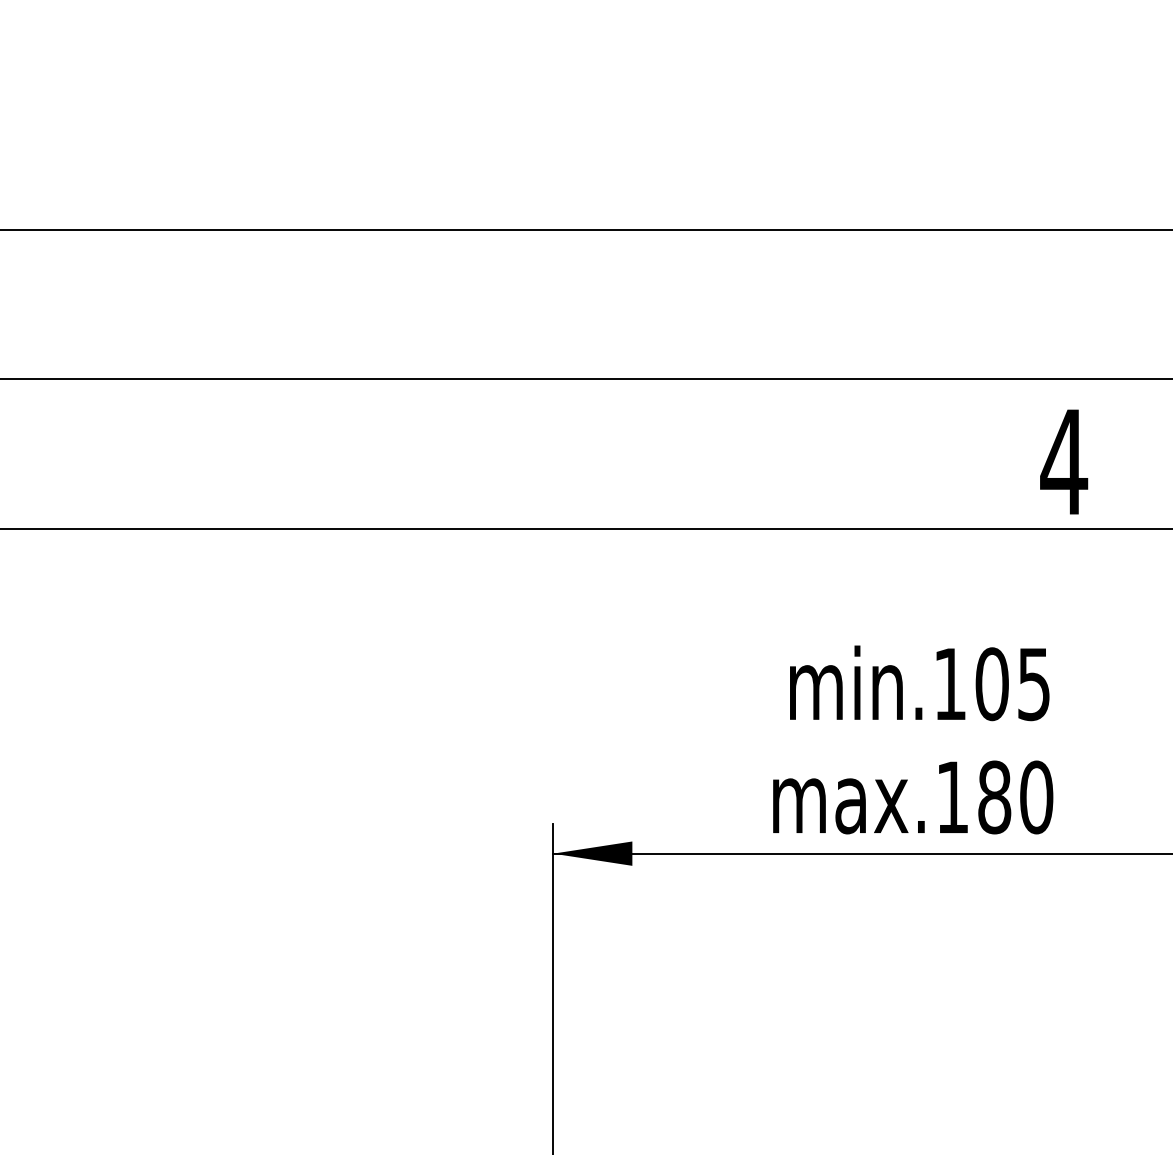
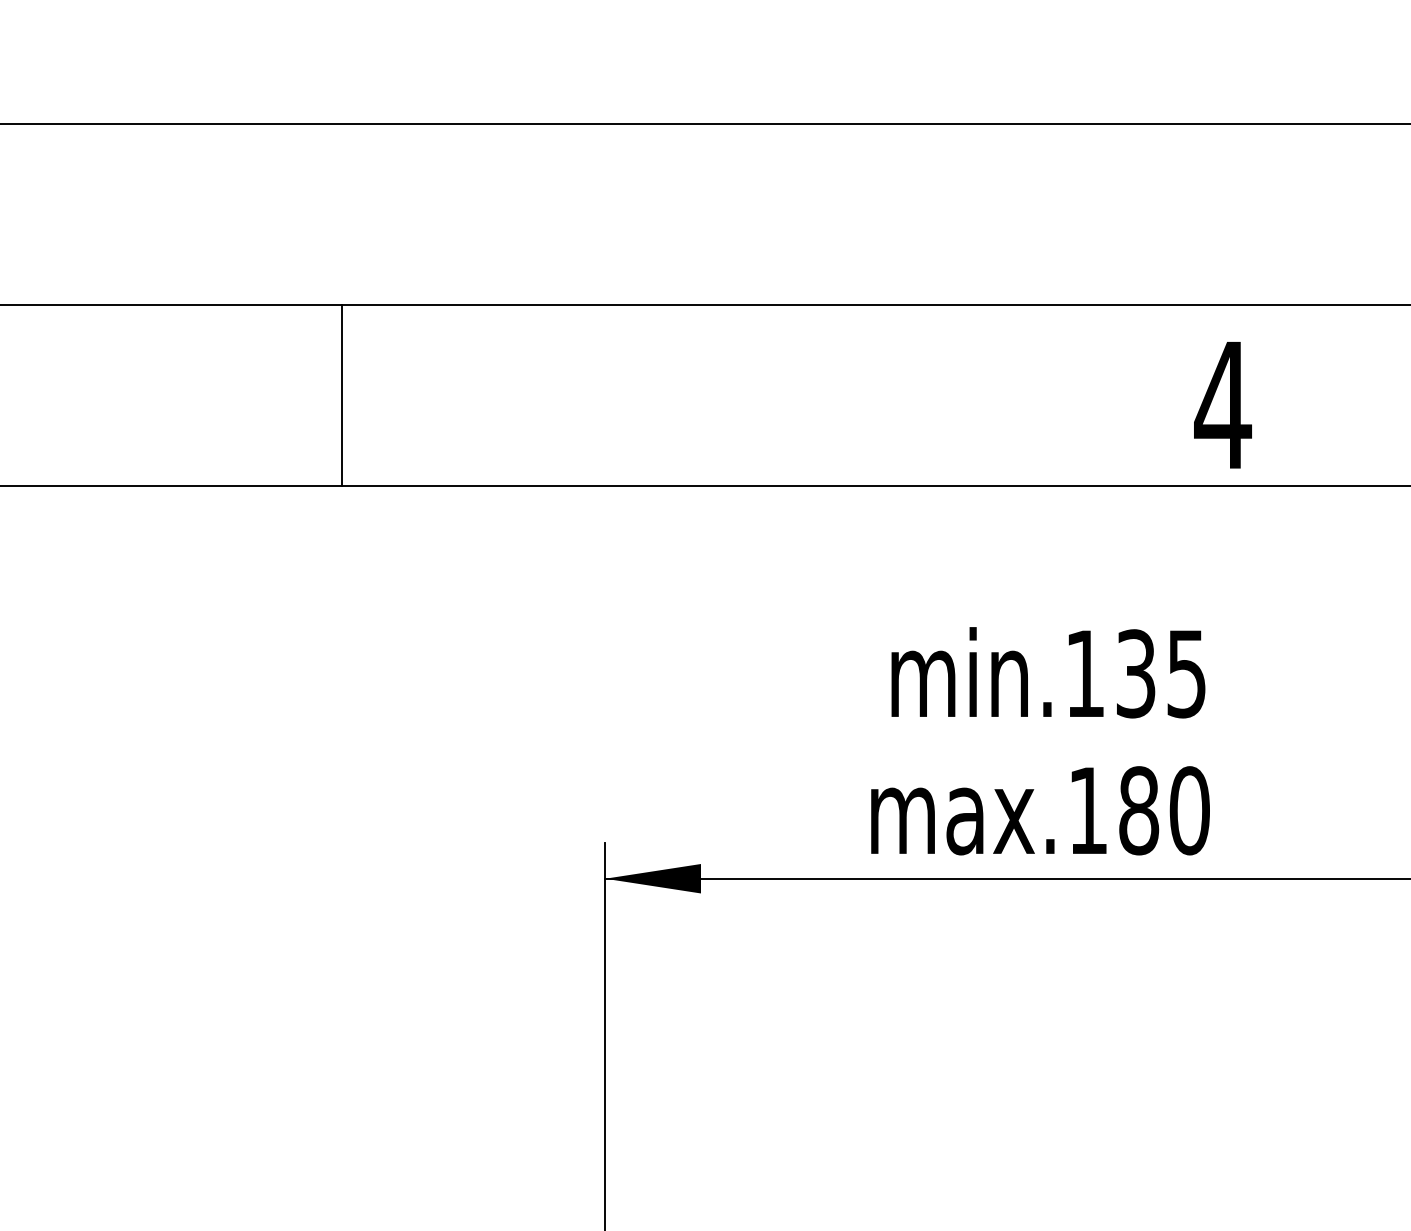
line: (335, 454) -> (342, 396), added
text: (991, 684) -> (1135, 674), min.105 -> min.135

